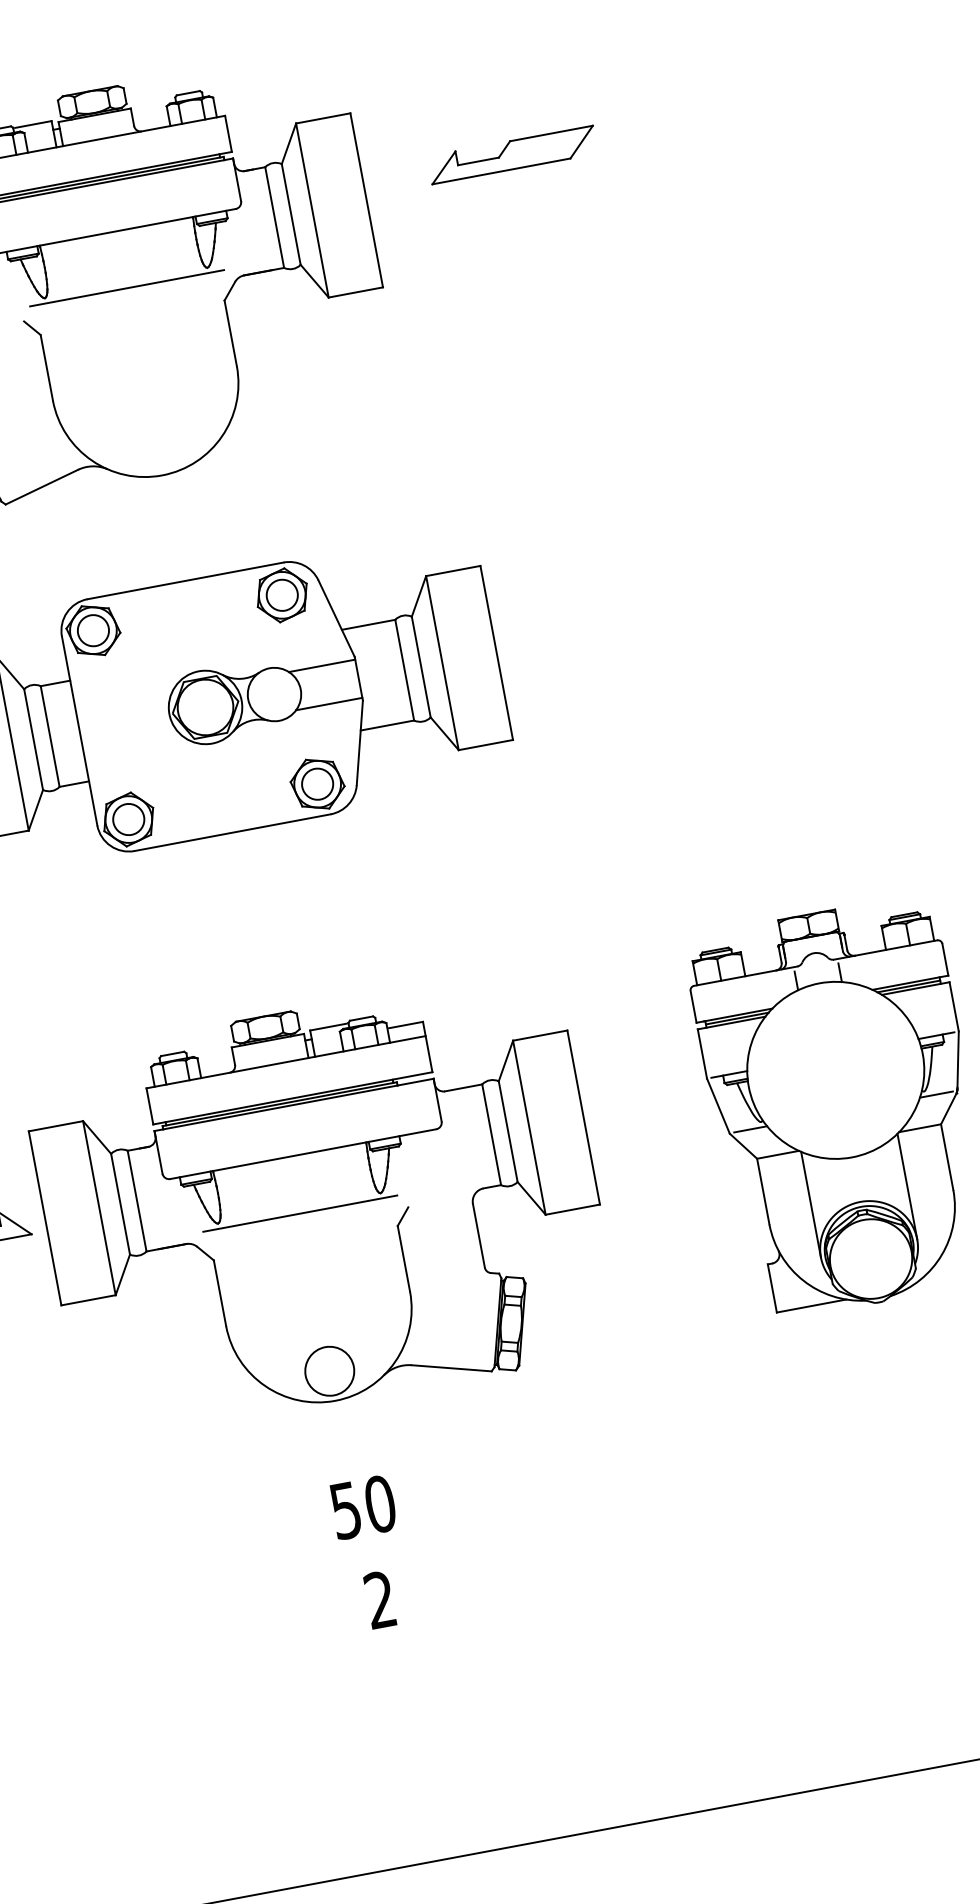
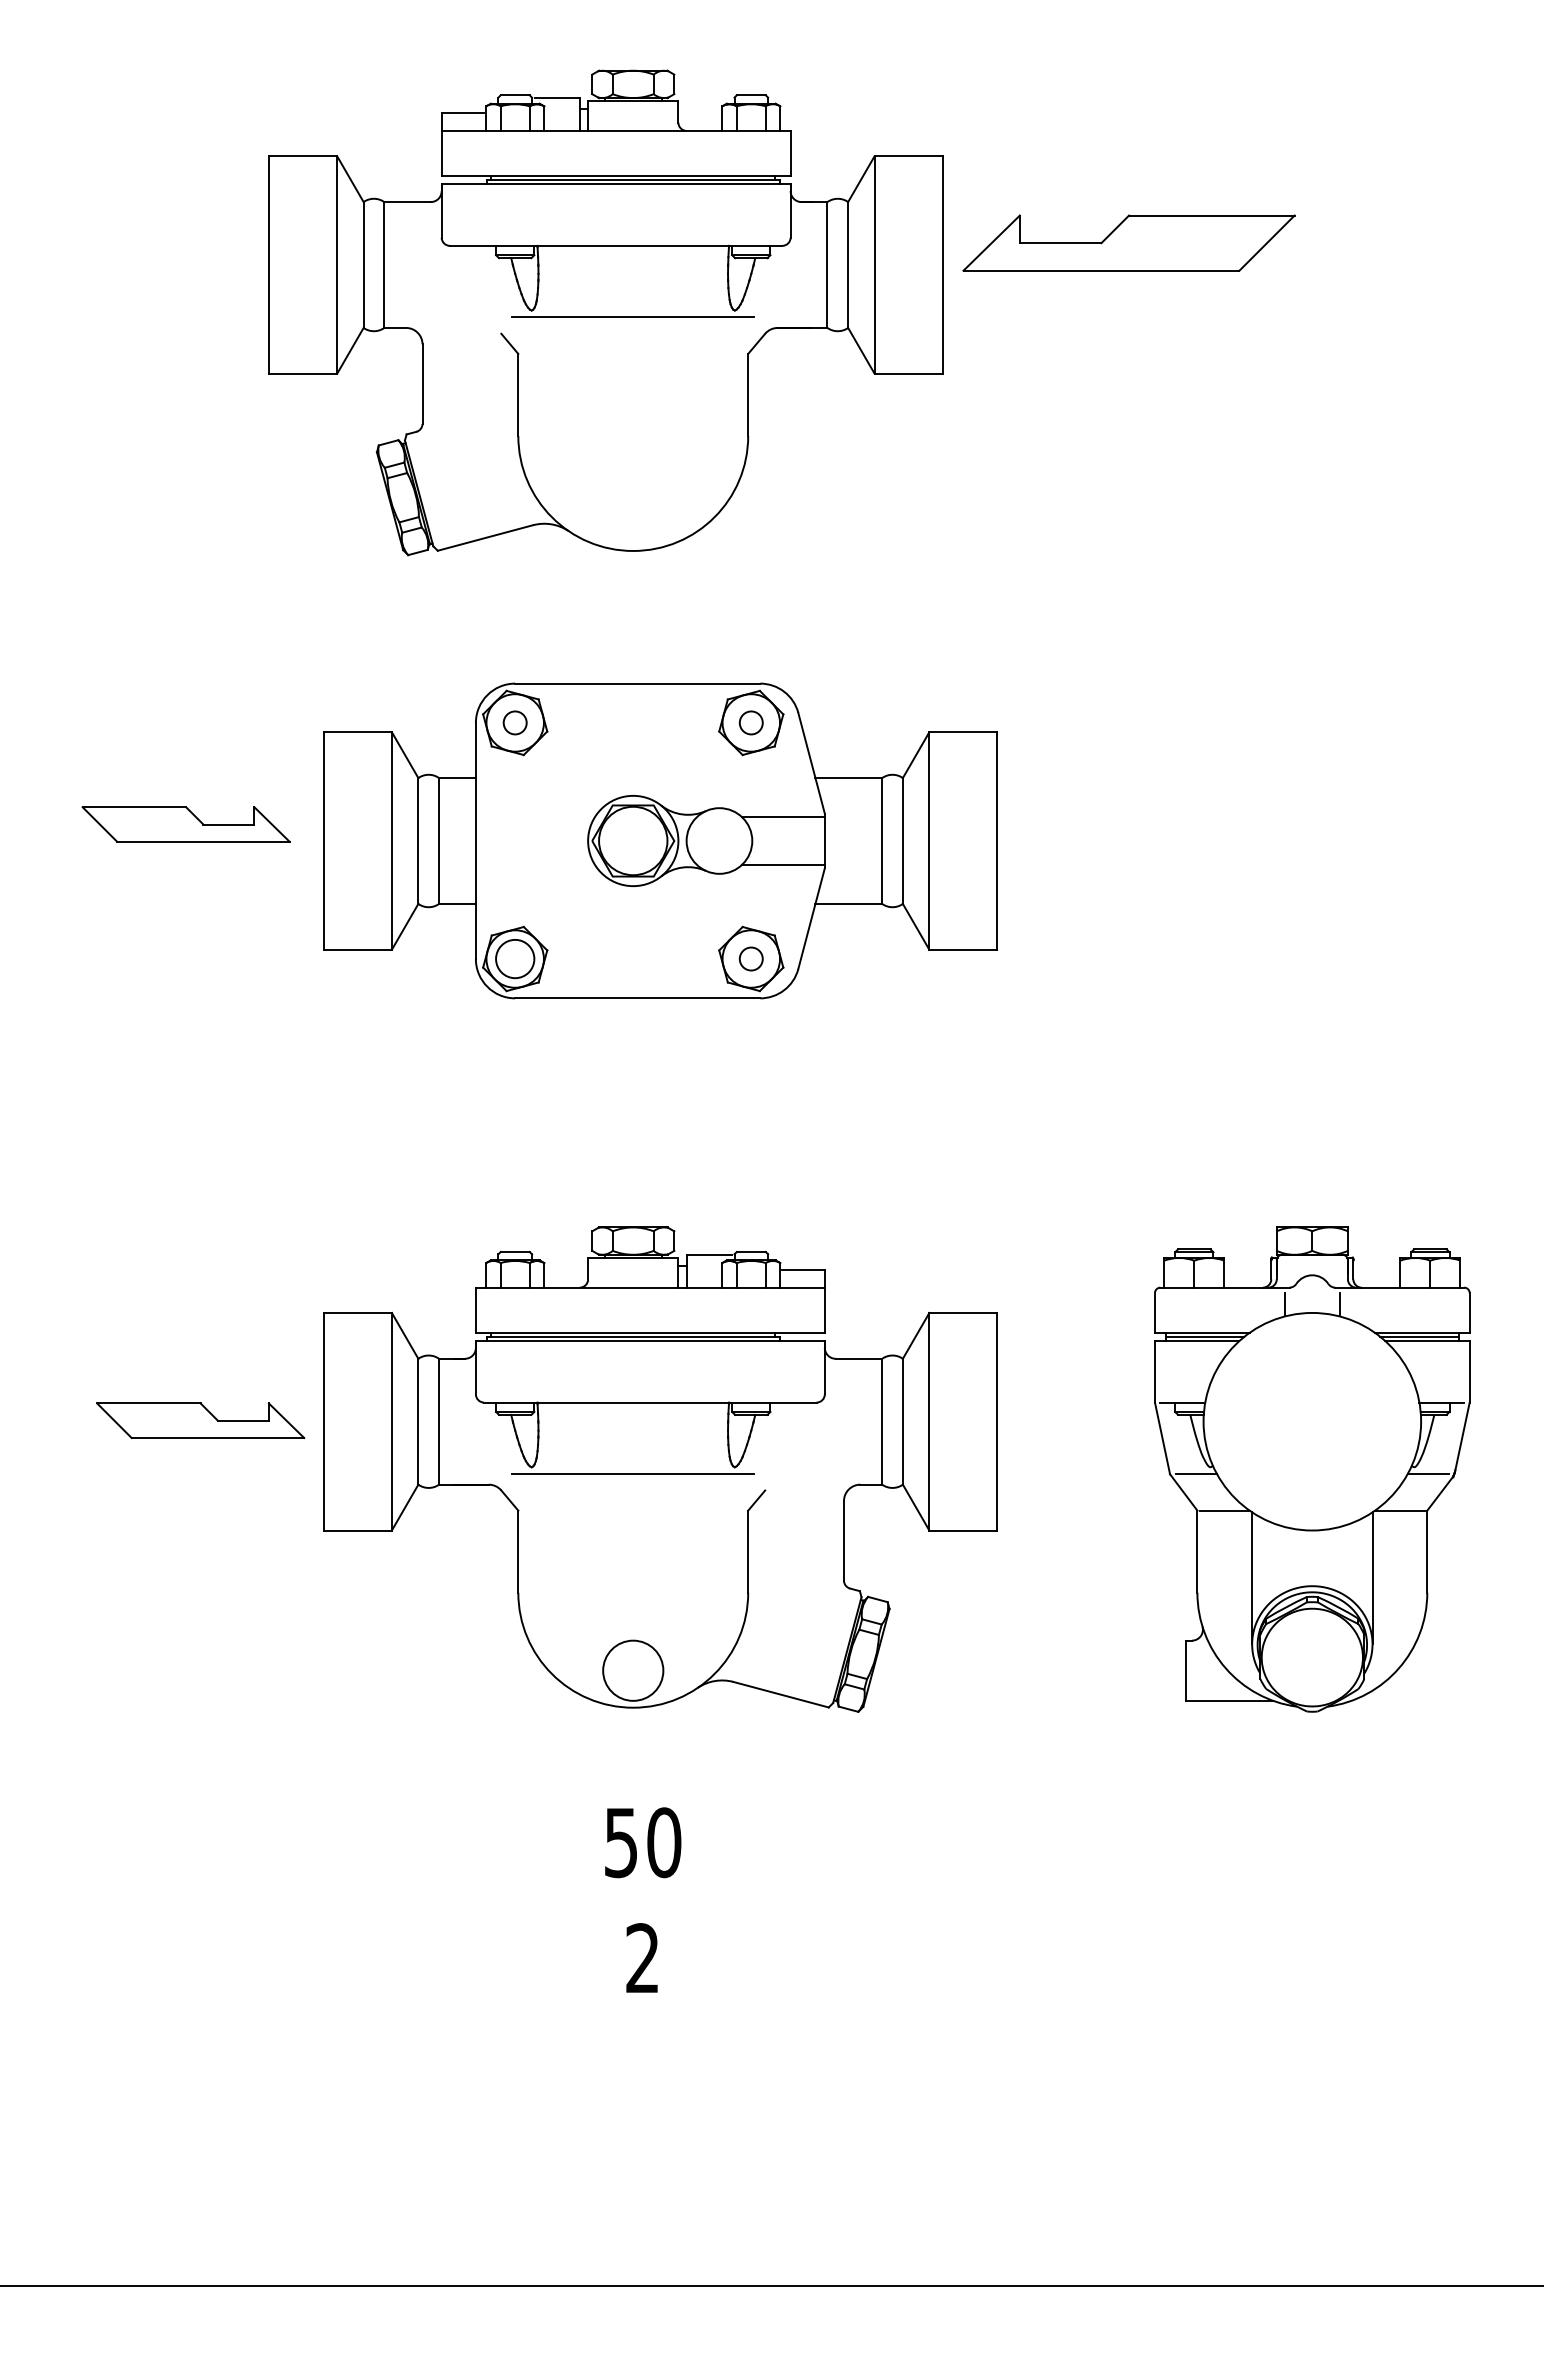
part: (512, 155) -> (1128, 243), size x1.6
circle: (282, 594) -> (751, 722), size x0.6
circle: (93, 630) -> (515, 722), size x0.6
circle: (317, 783) -> (751, 958), size x0.6

